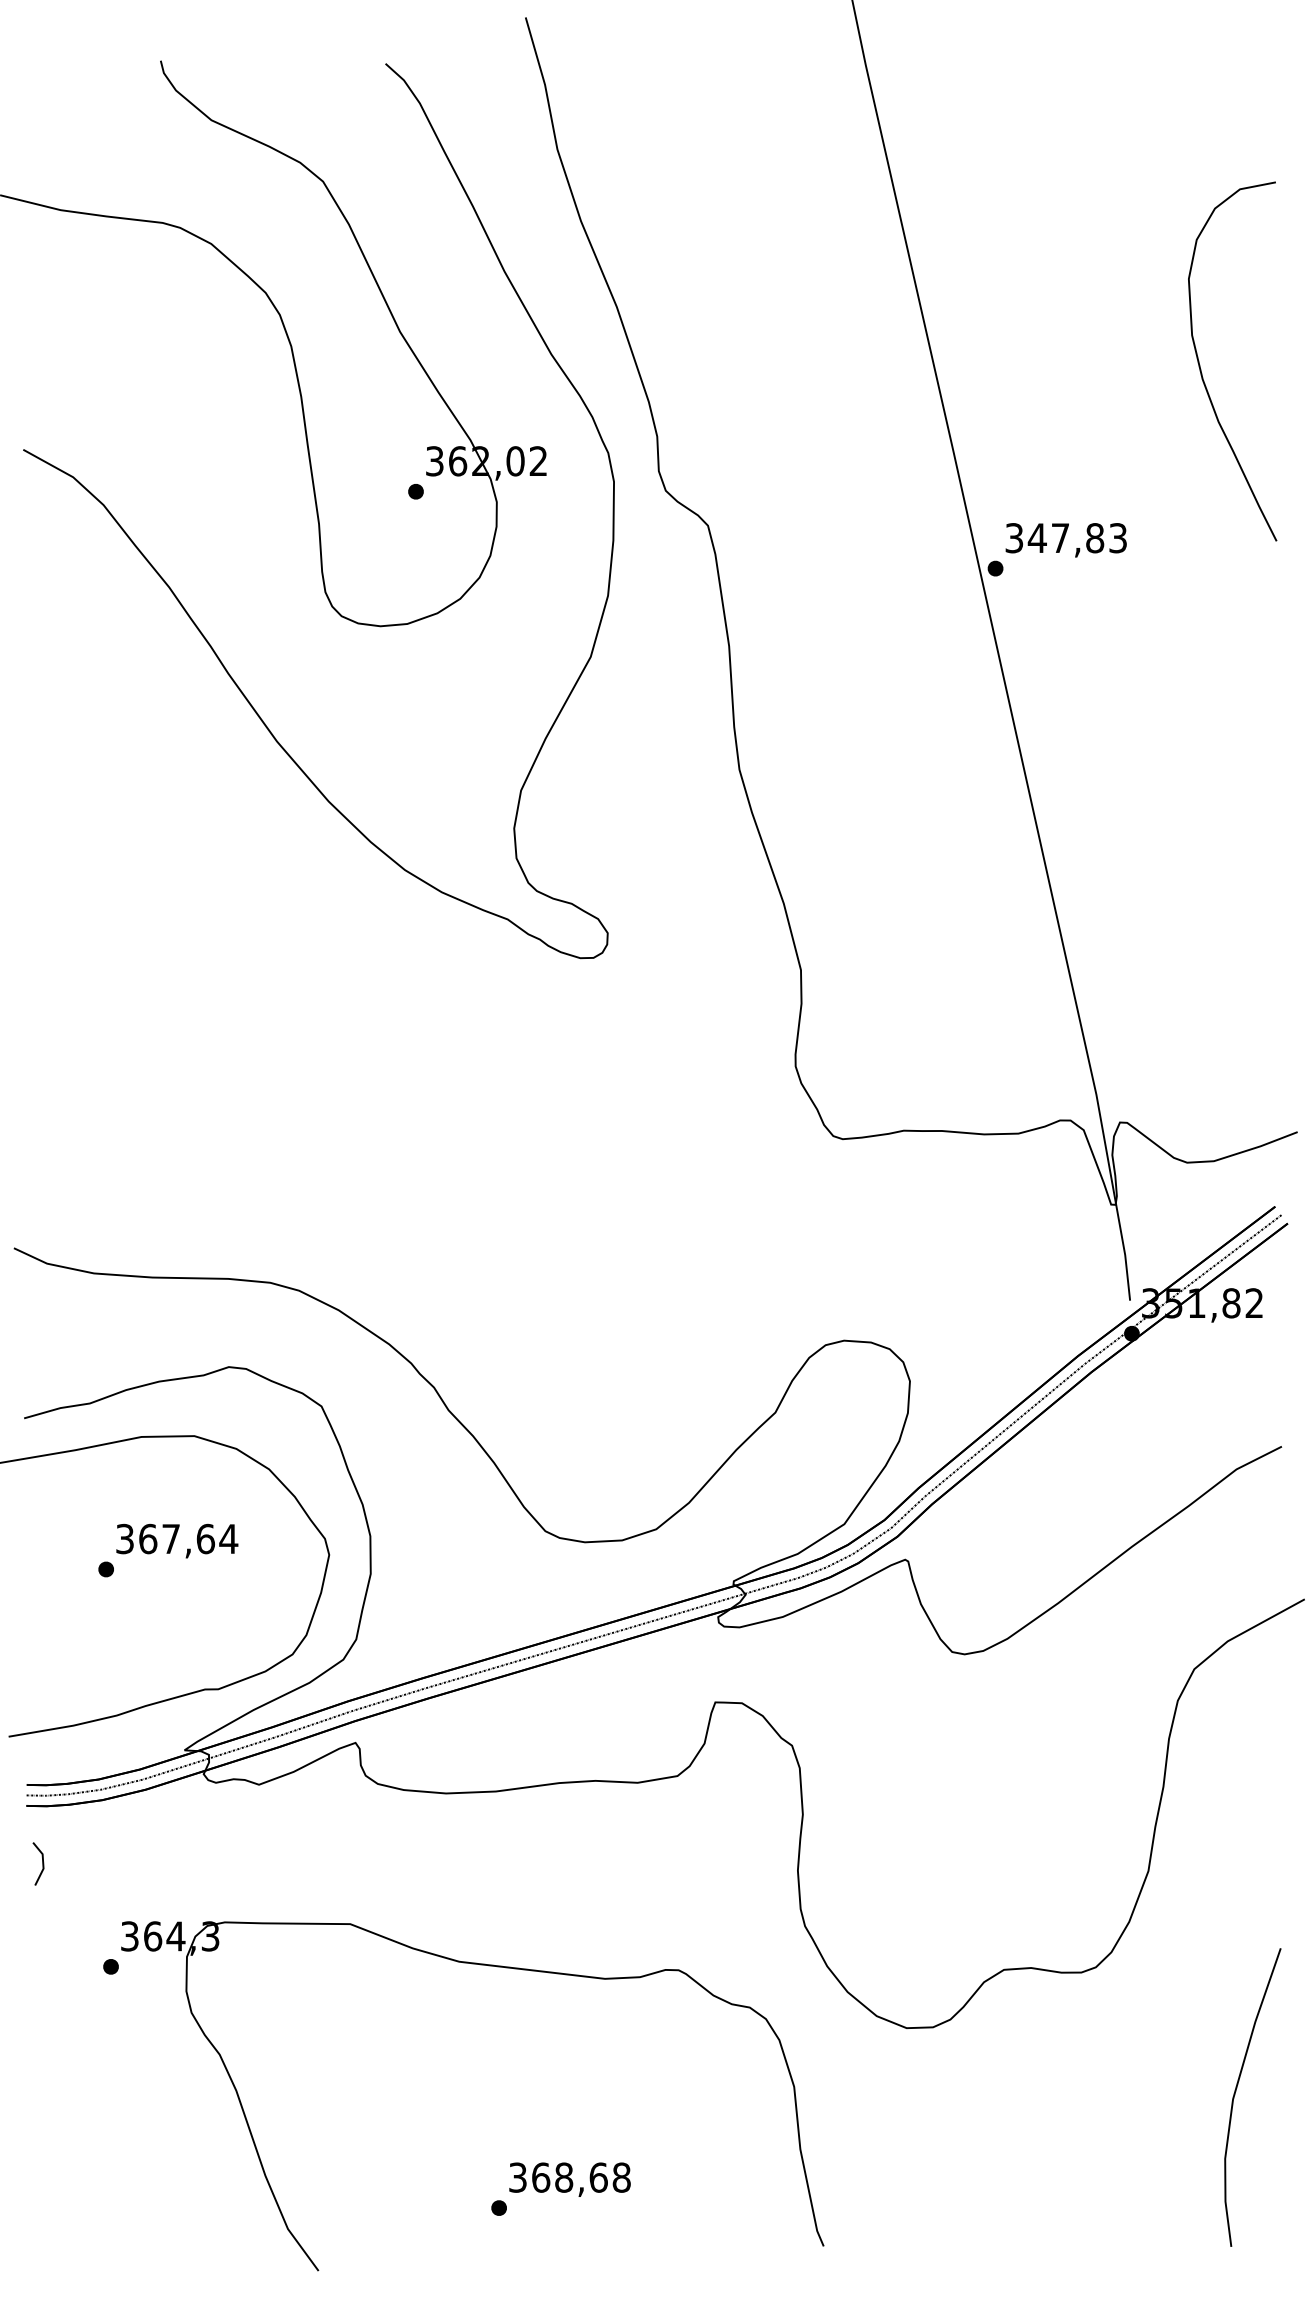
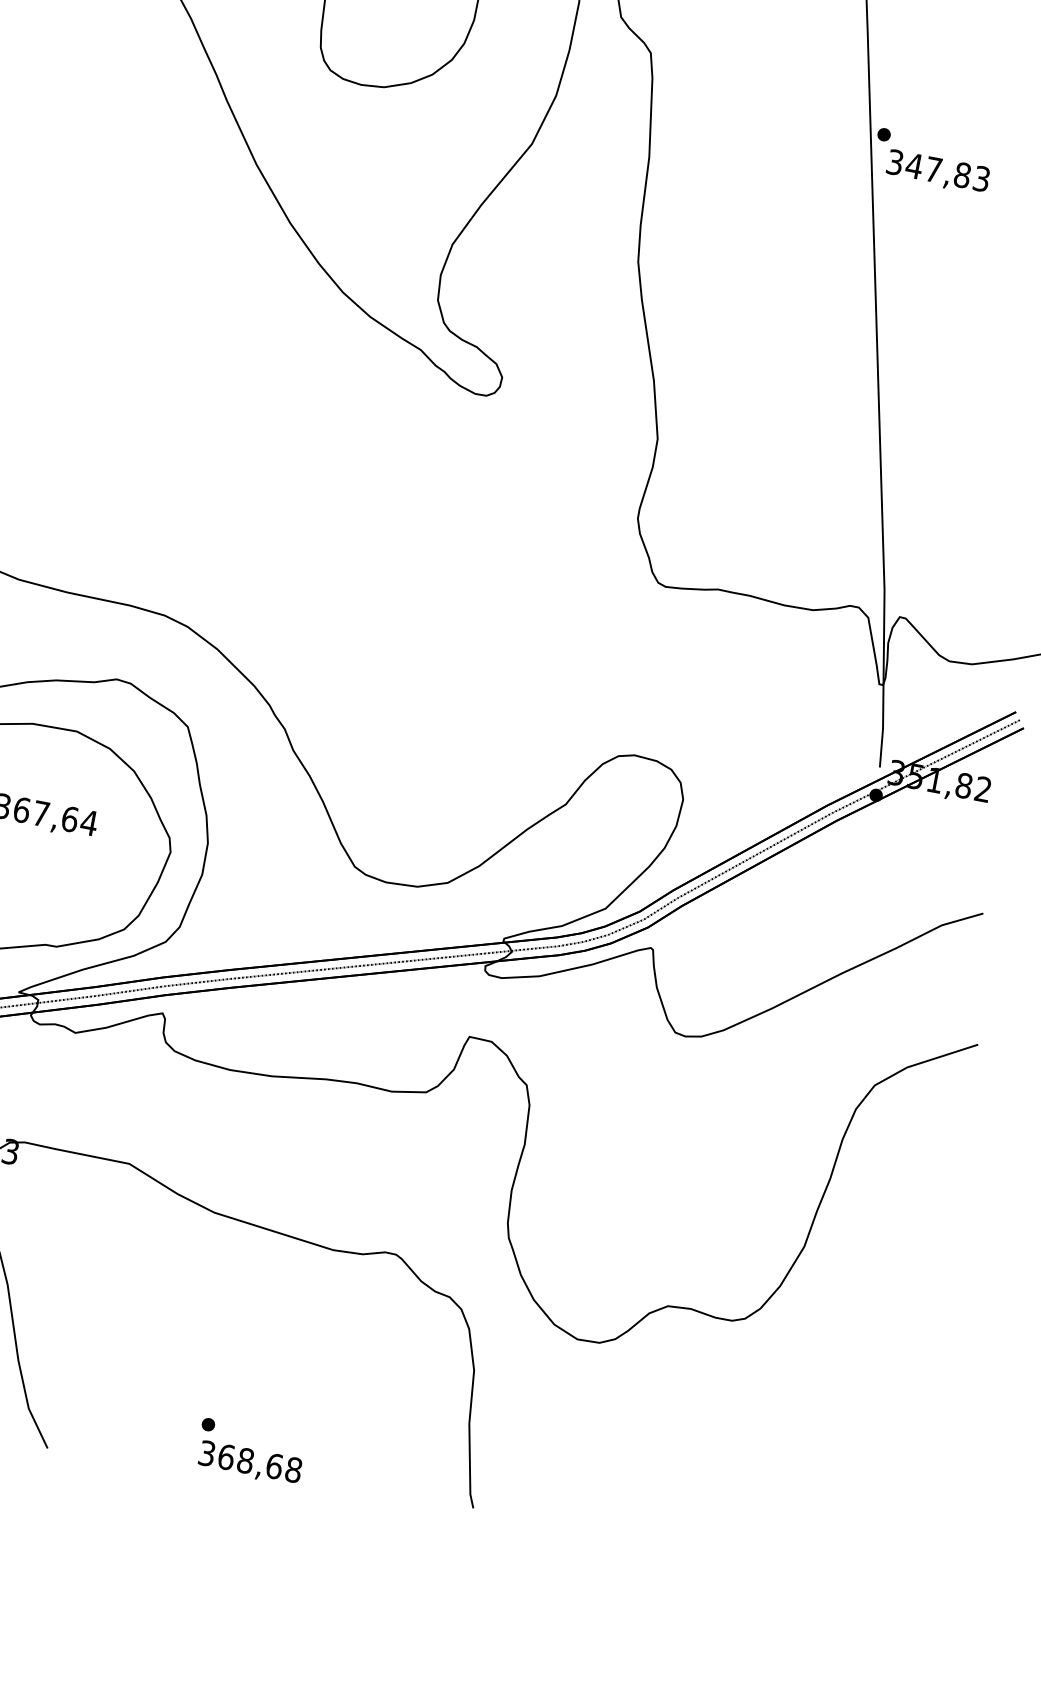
text: (1065, 540) -> (937, 172), moved
part: (1236, 2091) -> (842, 1444), removed
text: (569, 2179) -> (249, 1463), moved

